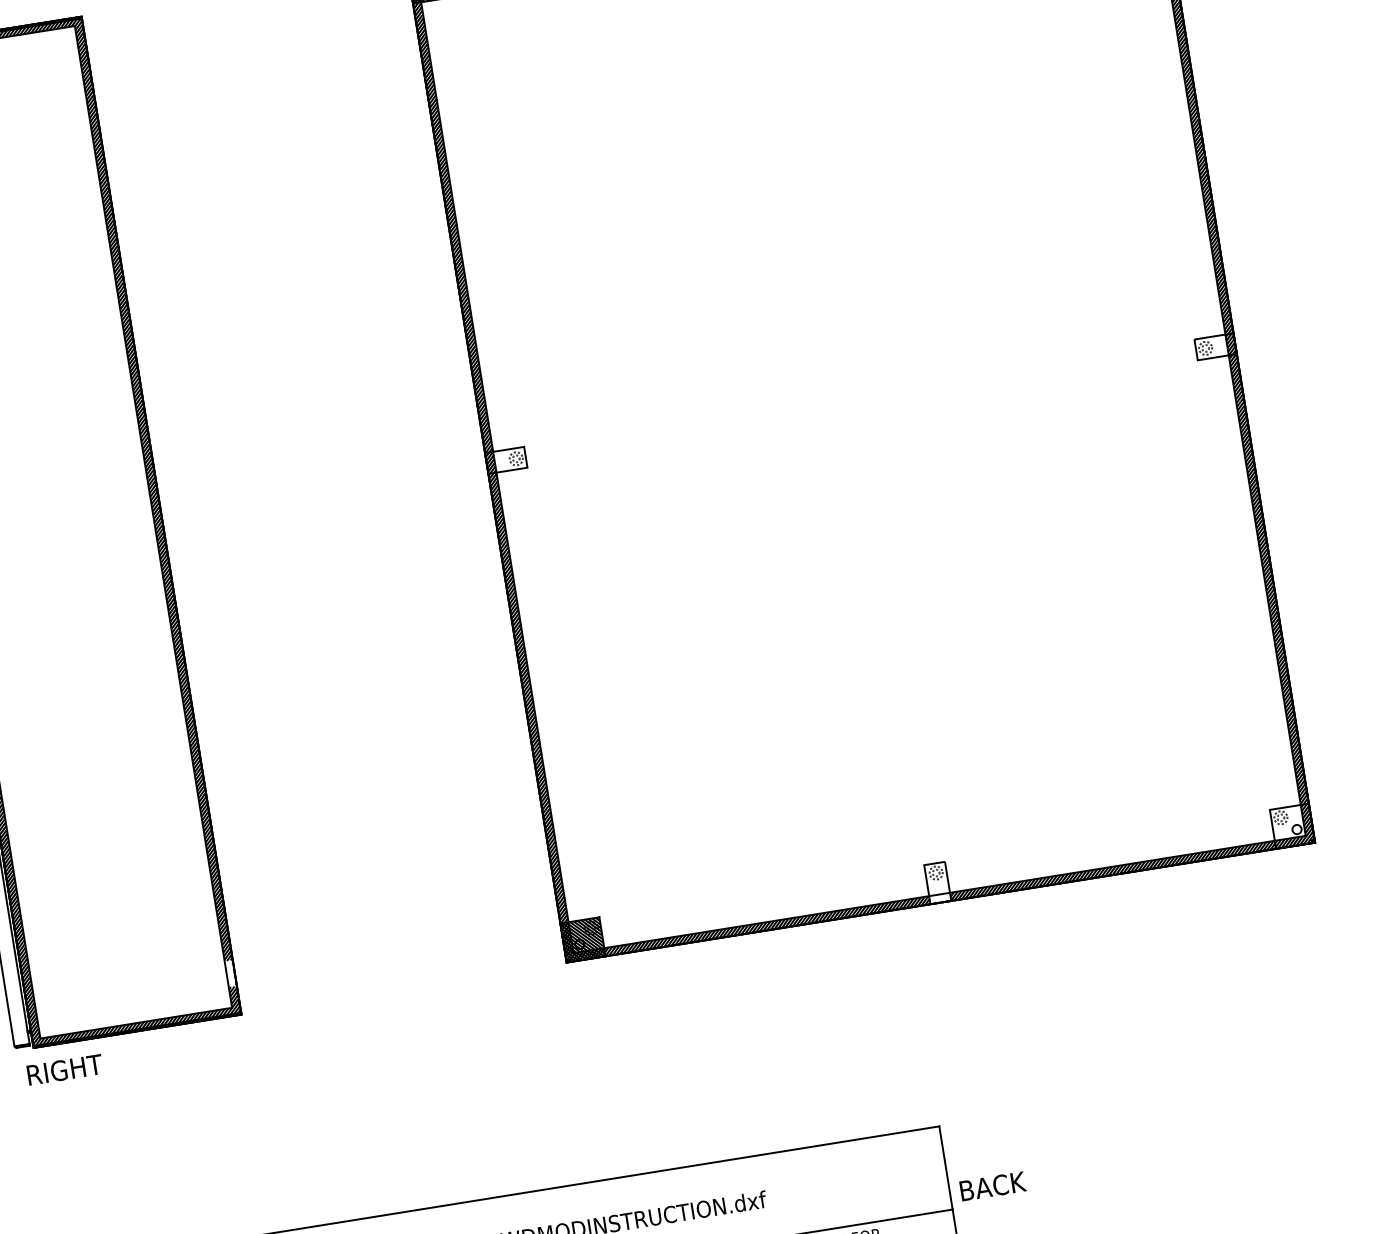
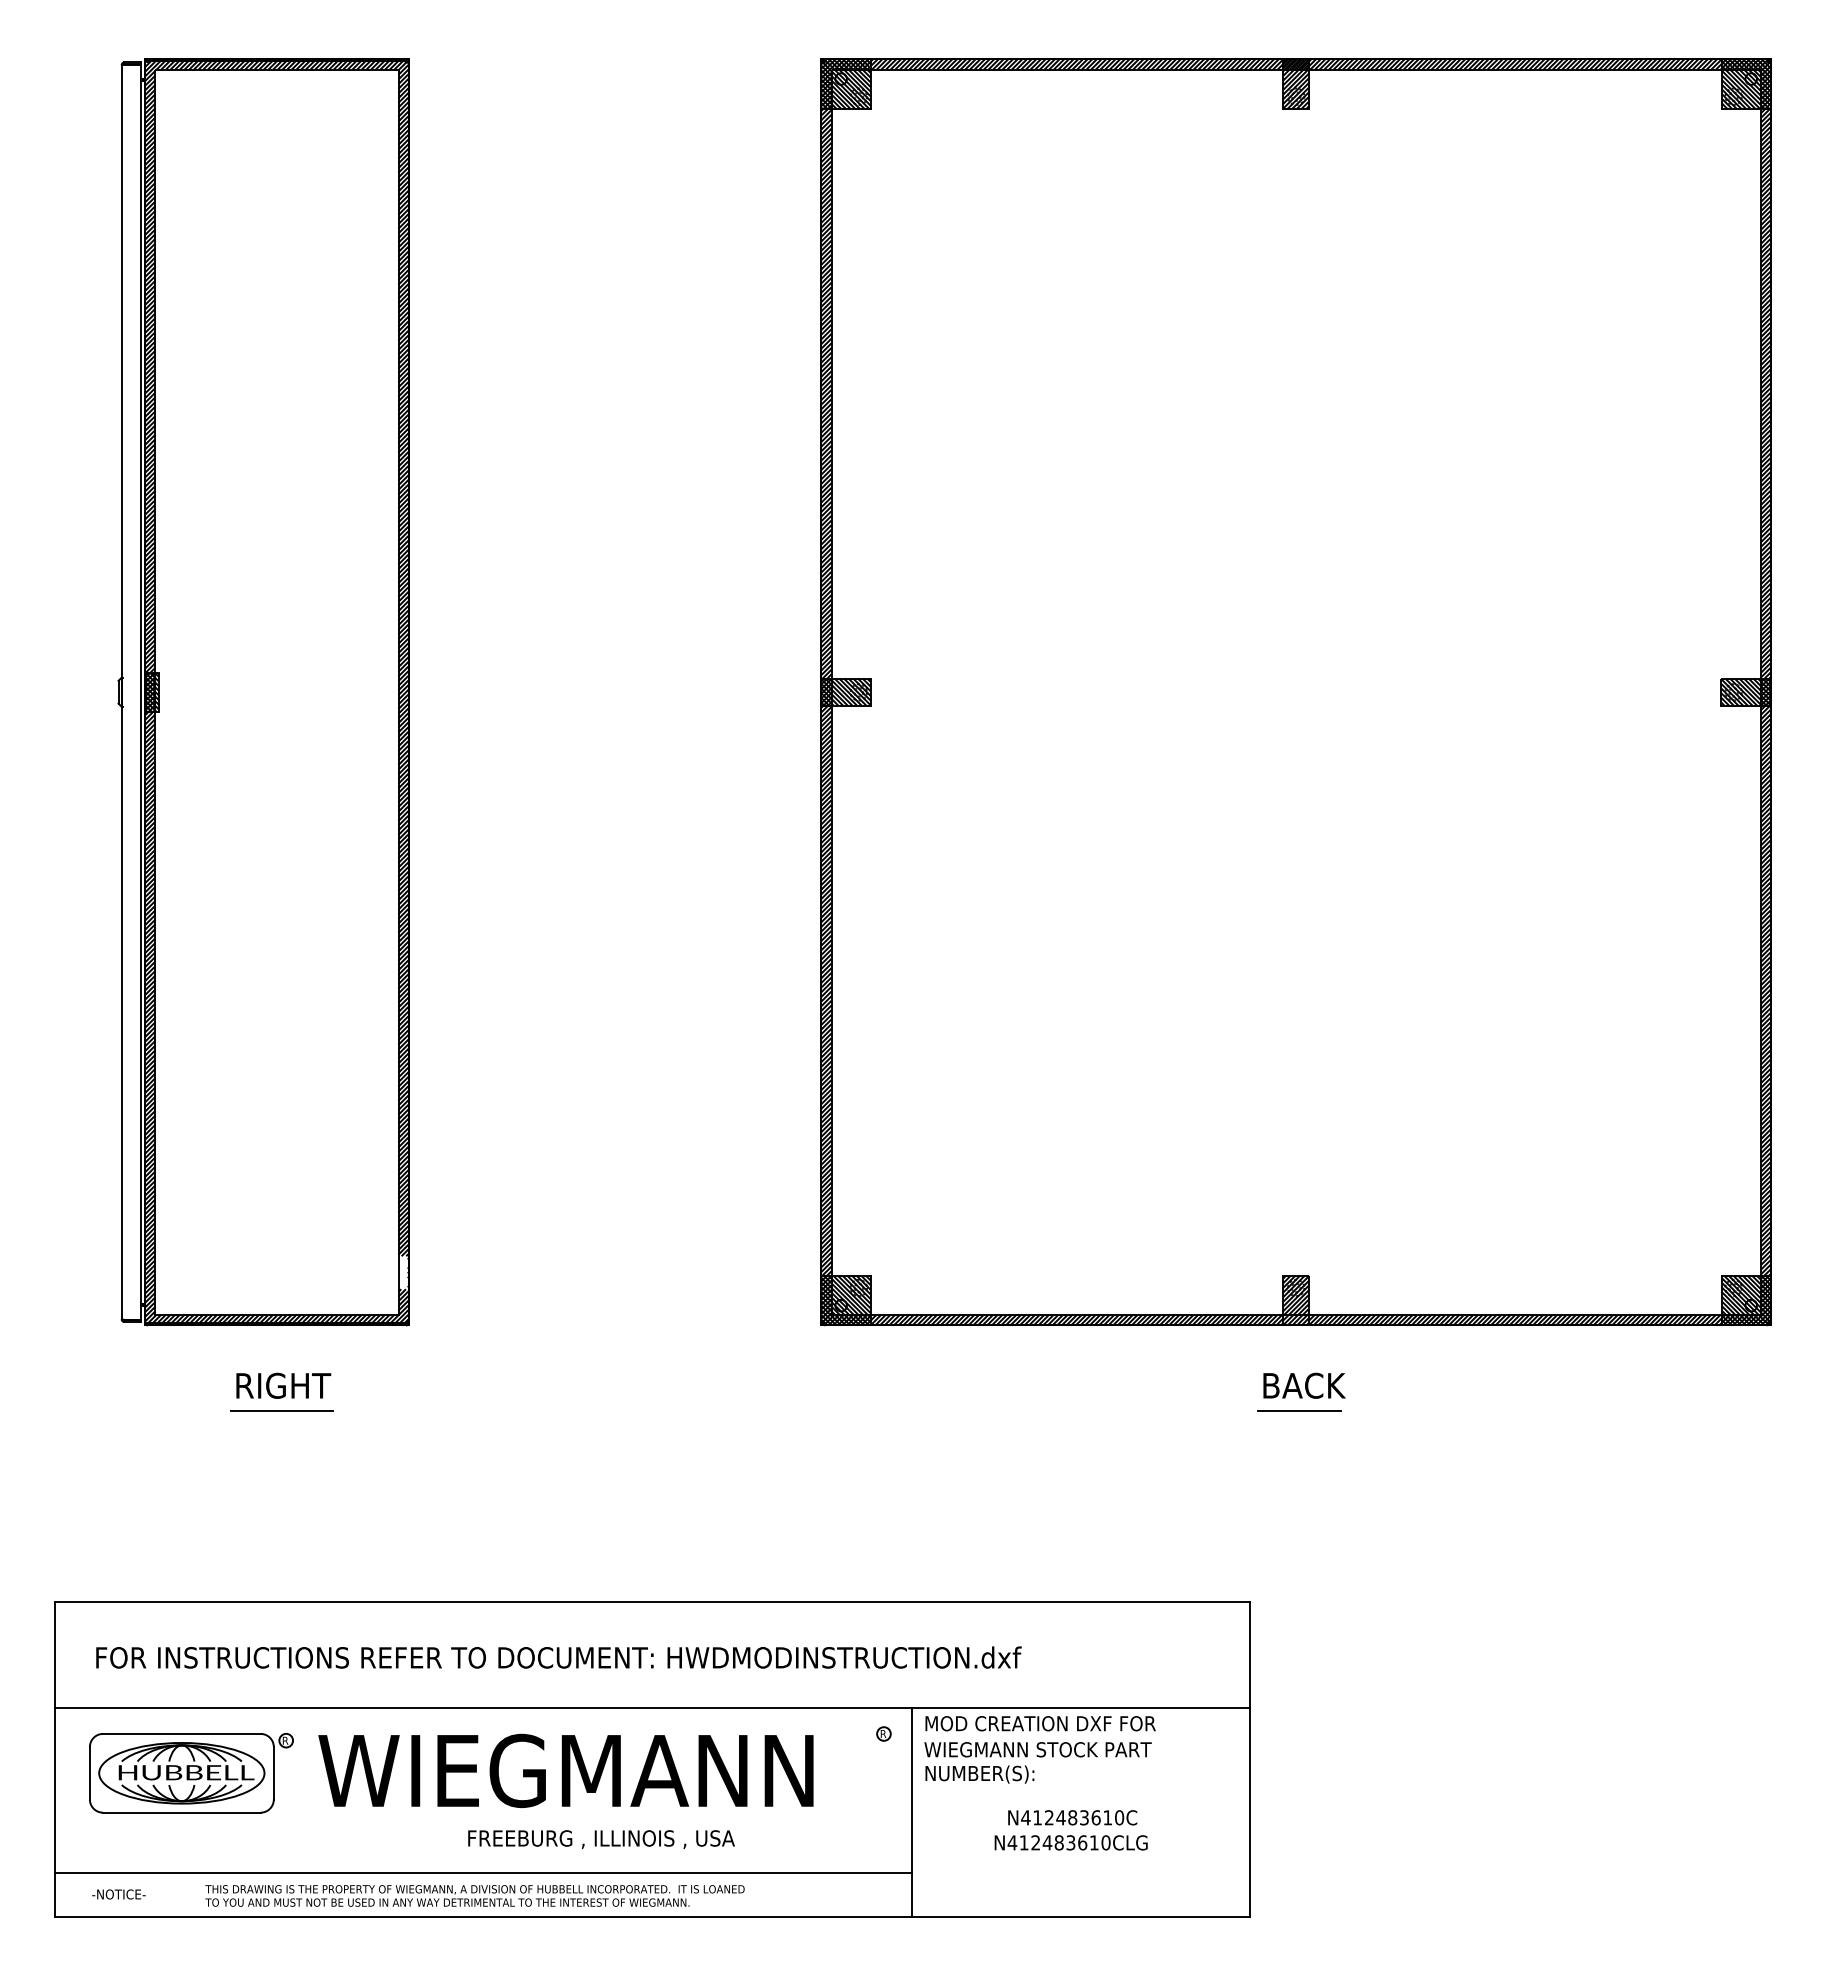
hatch: (1215, 346) -> (1746, 692), added
hatch: (505, 460) -> (845, 692), added
hatch: (1292, 826) -> (1746, 1300), added
hatch: (937, 882) -> (1296, 1300), added
line: (953, 969) -> (1298, 1410), added
text: (64, 1069) -> (283, 1385), moved
line: (151, 1097) -> (281, 1410), added
text: (993, 1186) -> (1304, 1385), moved

